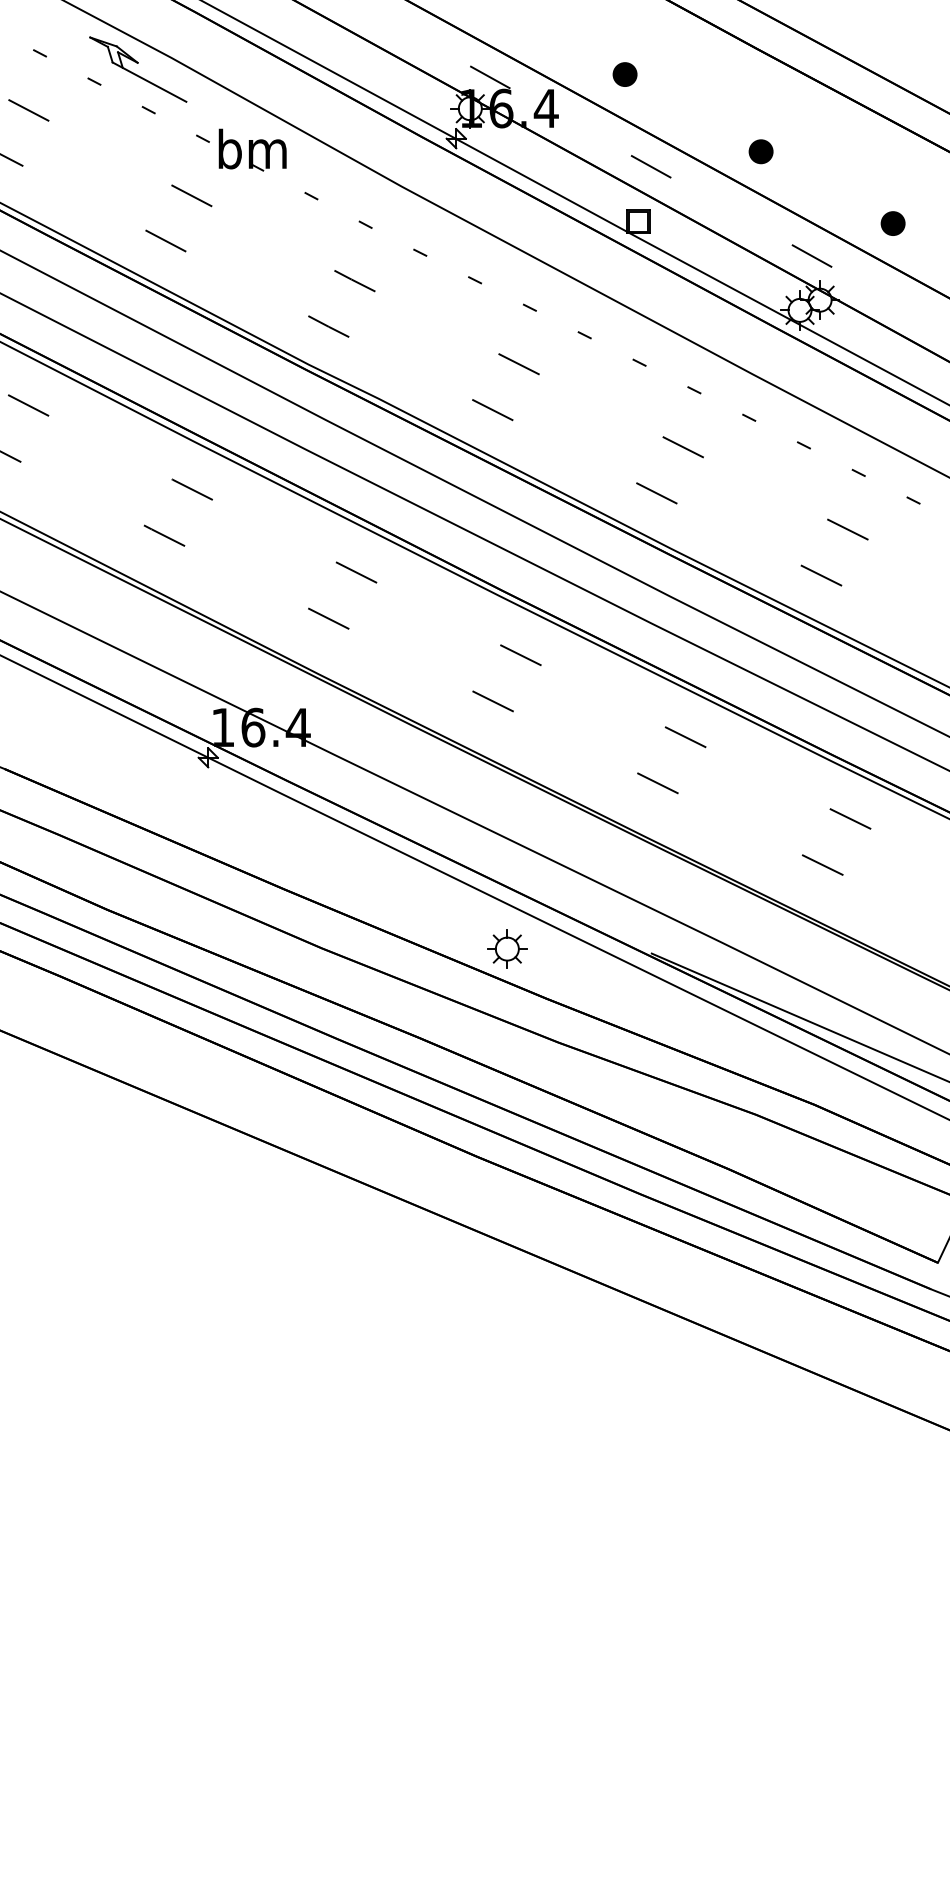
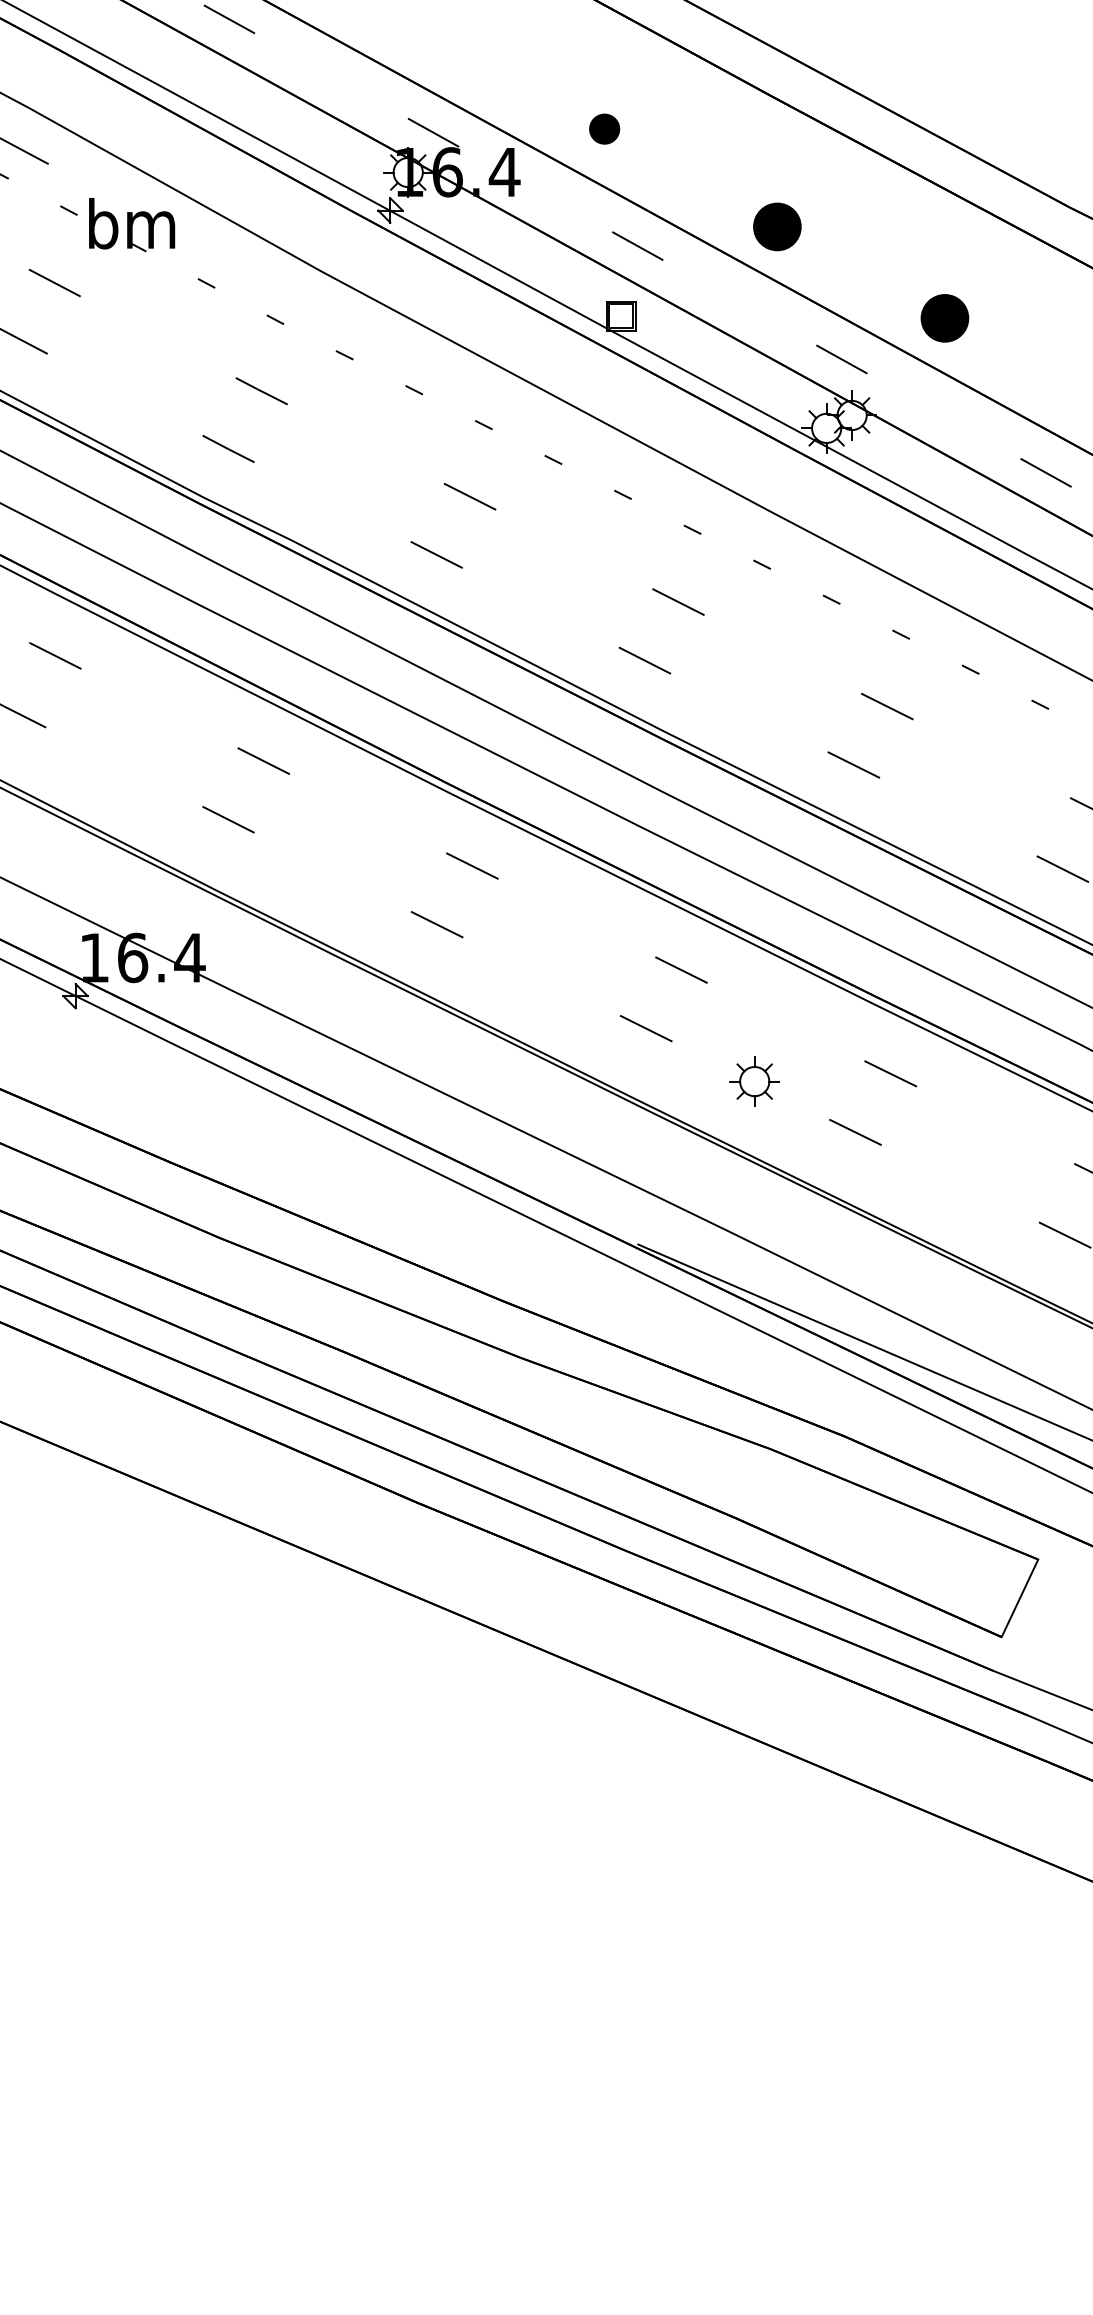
part: (760, 151) -> (776, 226), size x1.6
part: (892, 223) -> (944, 318), size x1.6
part: (507, 948) -> (754, 1080), moved

